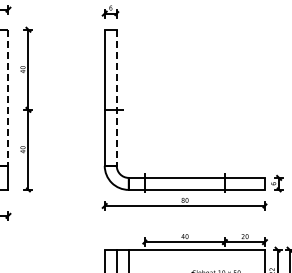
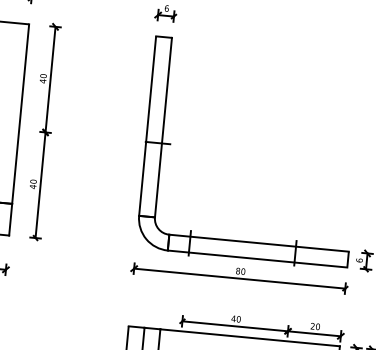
line: (8, 98) -> (20, 115), dashed -> solid
line: (116, 98) -> (163, 128), dashed -> solid

